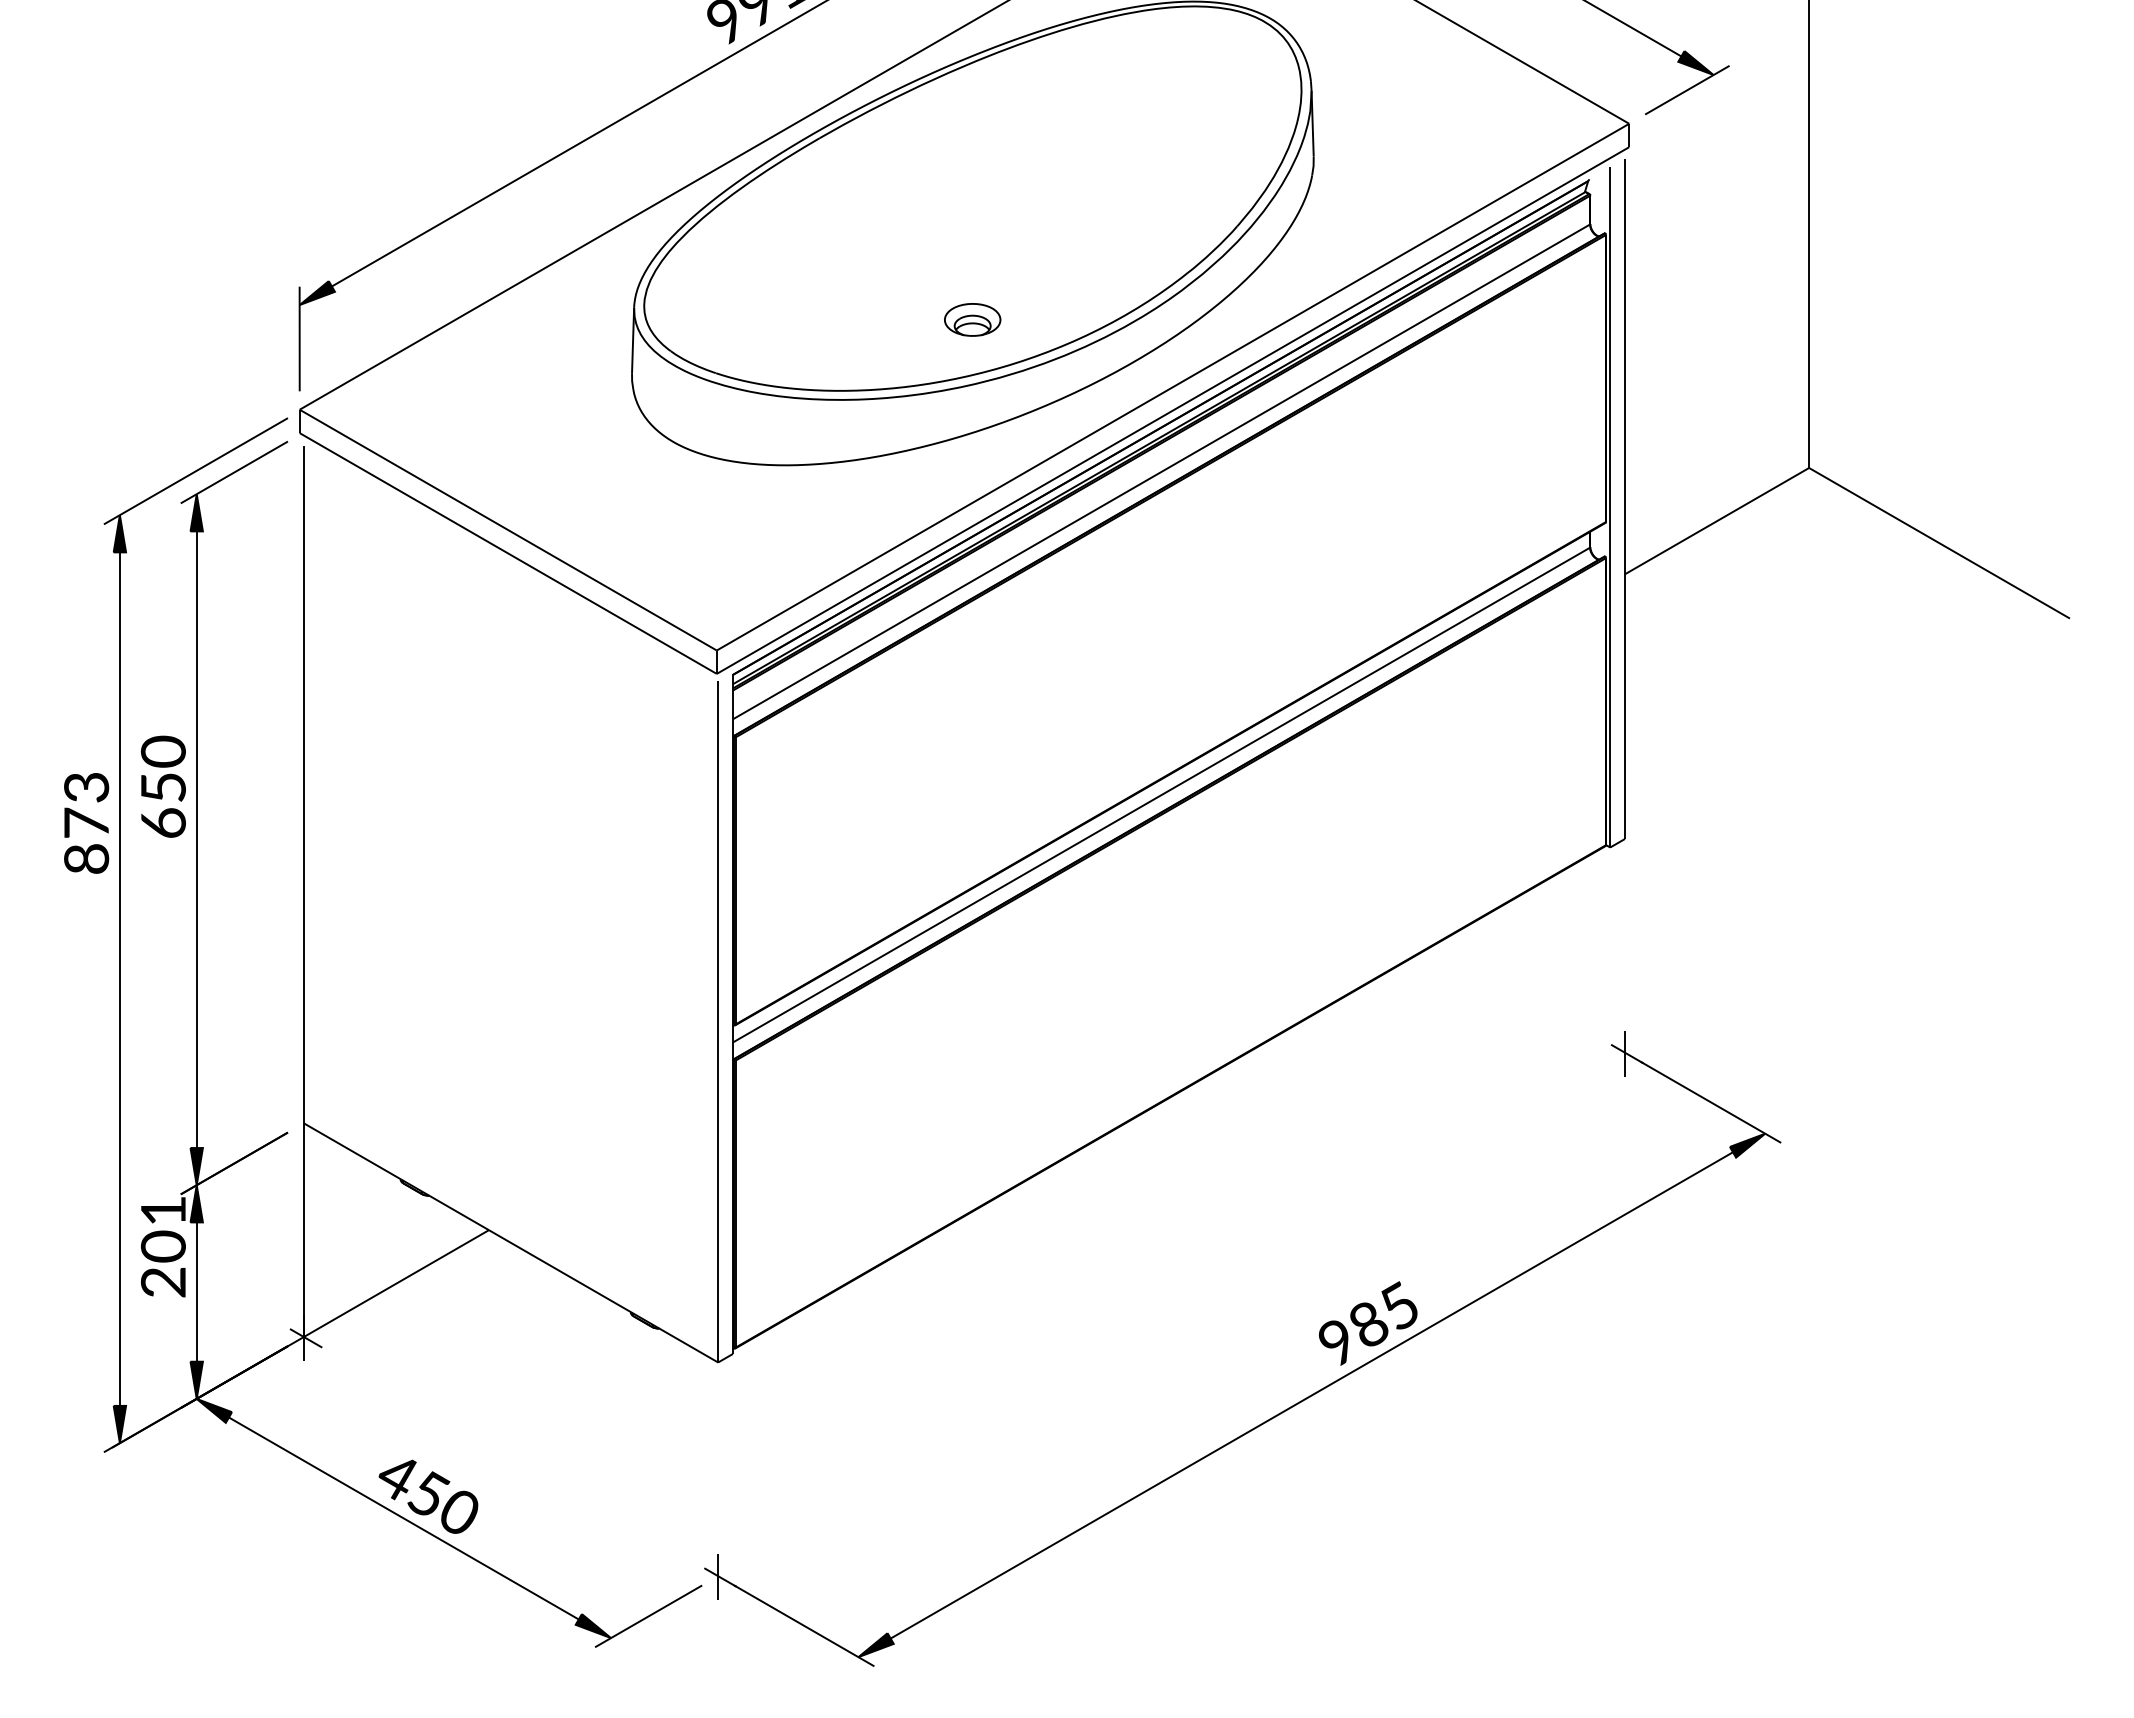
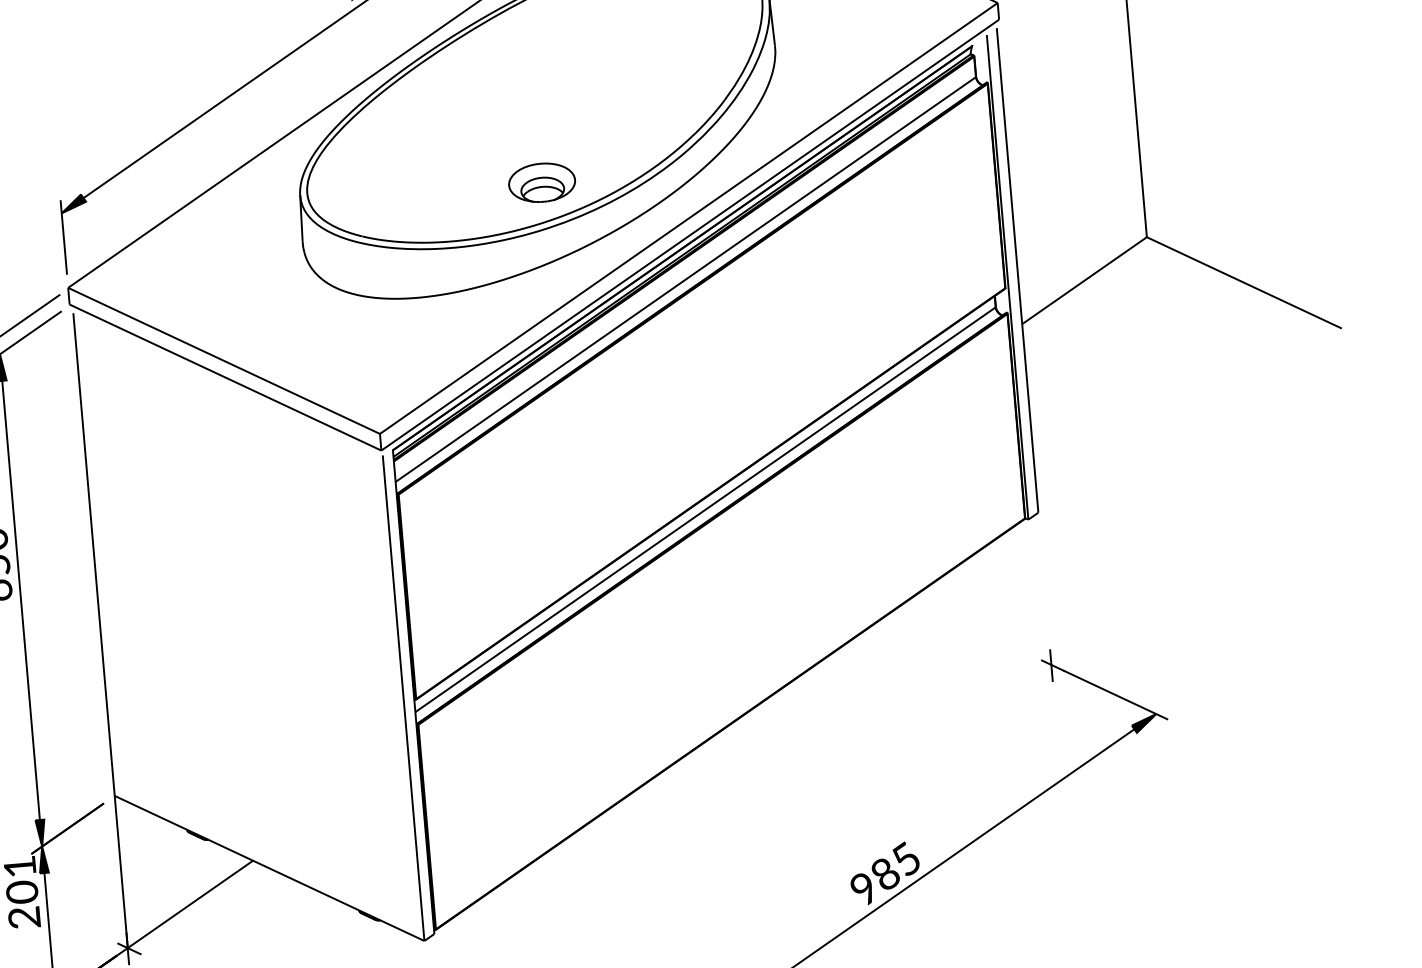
part: (972, 319) -> (541, 182), size x1.67

